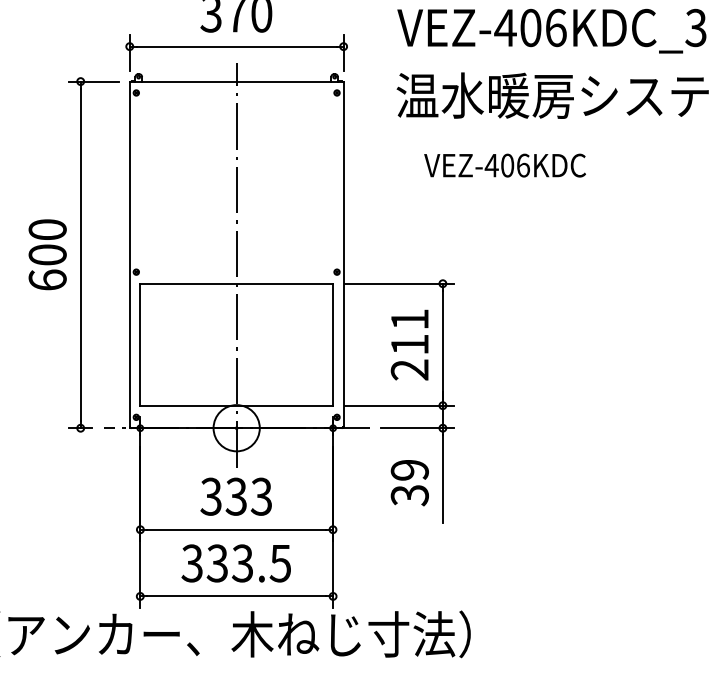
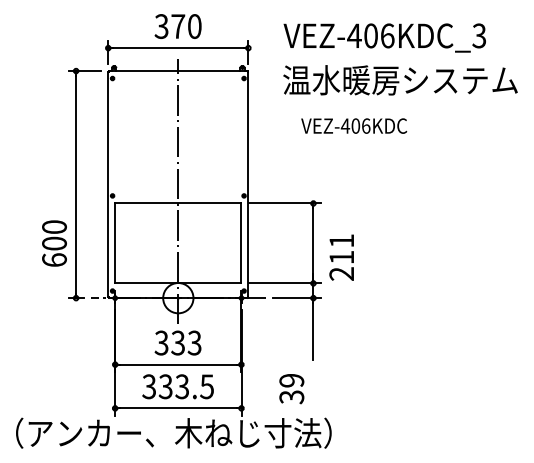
text: (47, 254) -> (54, 243), moved
text: (409, 344) -> (341, 257), moved
text: (409, 483) -> (291, 389), moved

